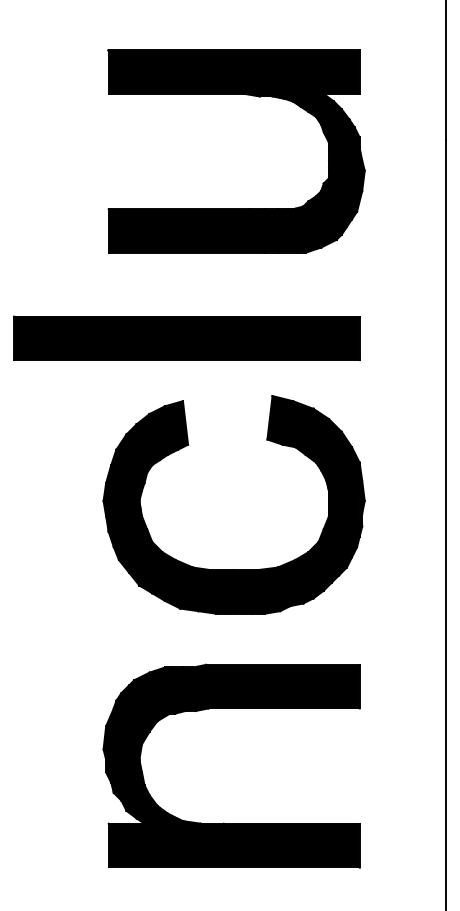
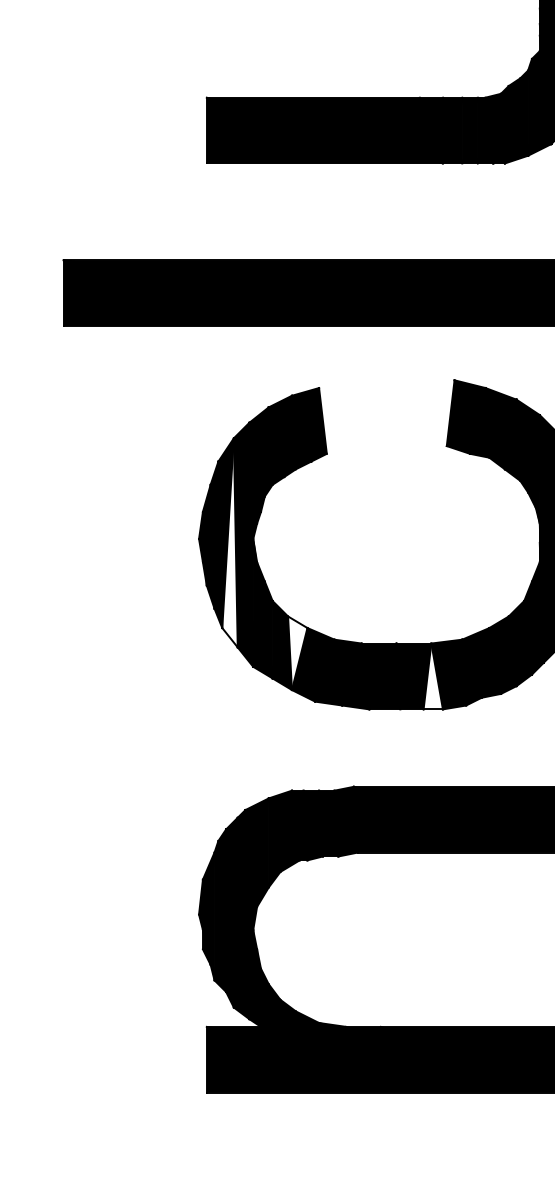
fill: (123, 503) -> (229, 542), removed
fill: (168, 576) -> (297, 653), removed
fill: (258, 591) -> (433, 675), removed

